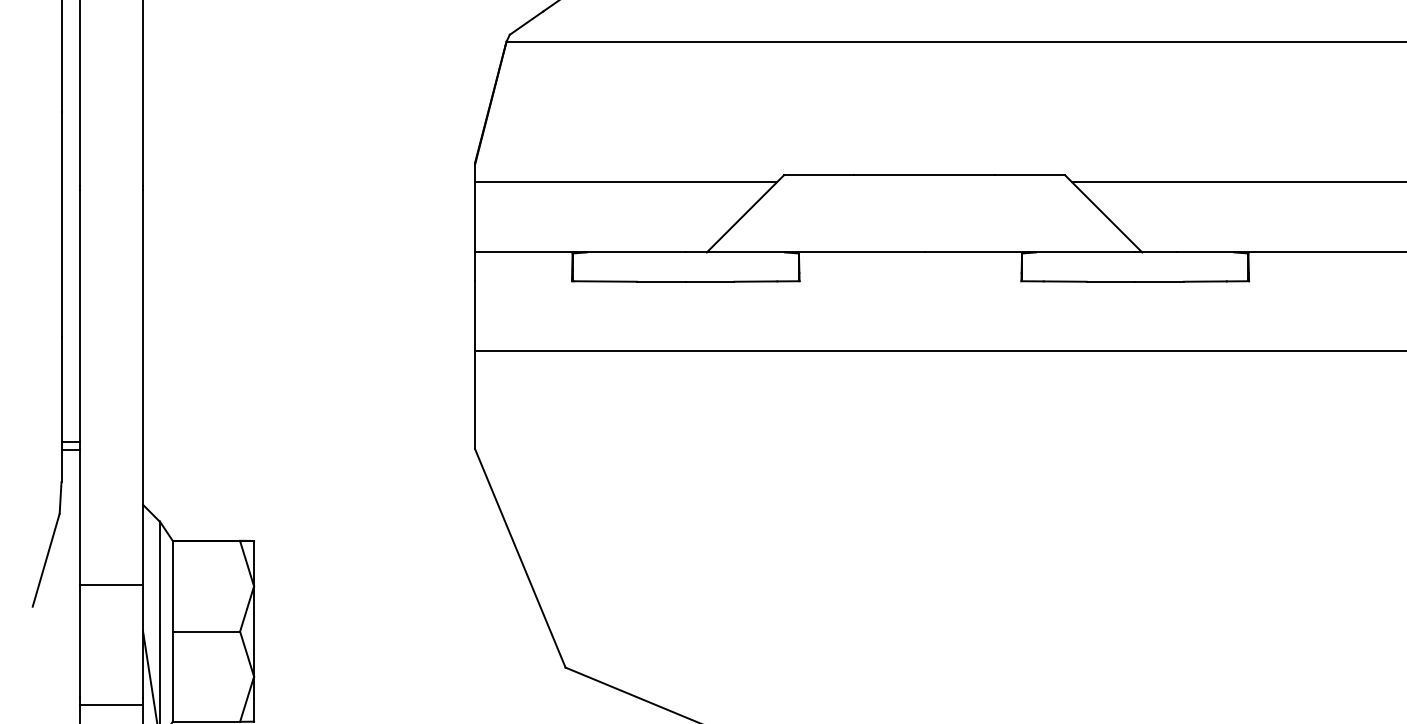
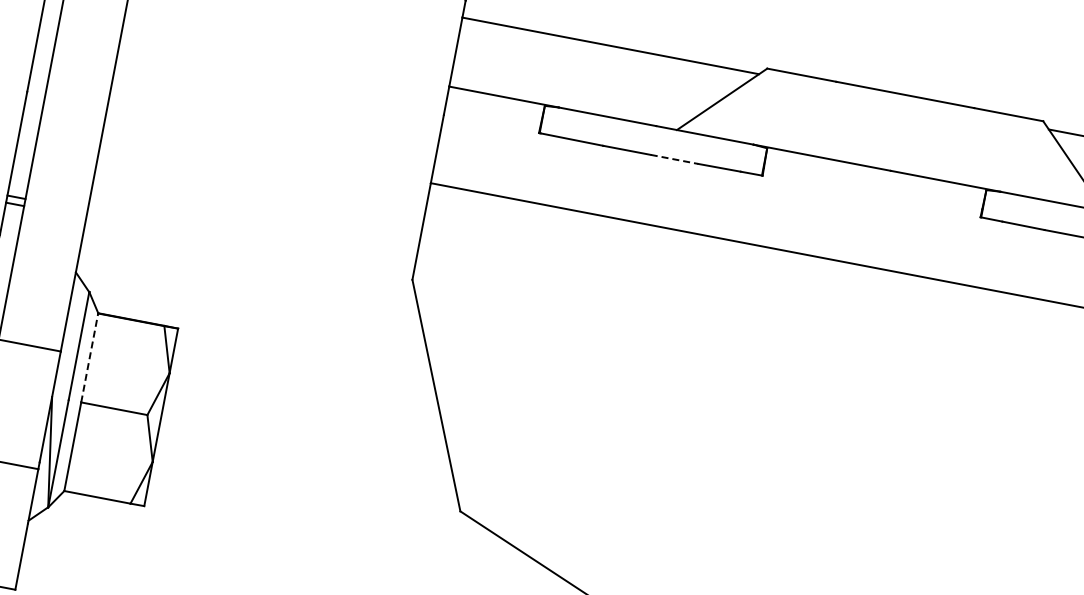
line: (710, 281) -> (675, 159), solid -> dashed
line: (172, 585) -> (89, 357), solid -> dashed

